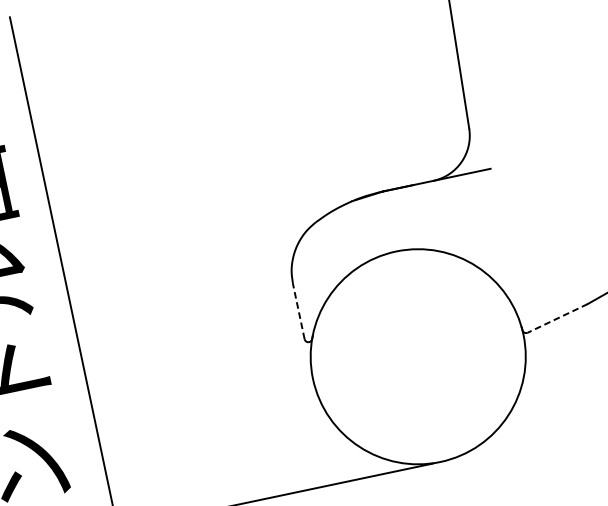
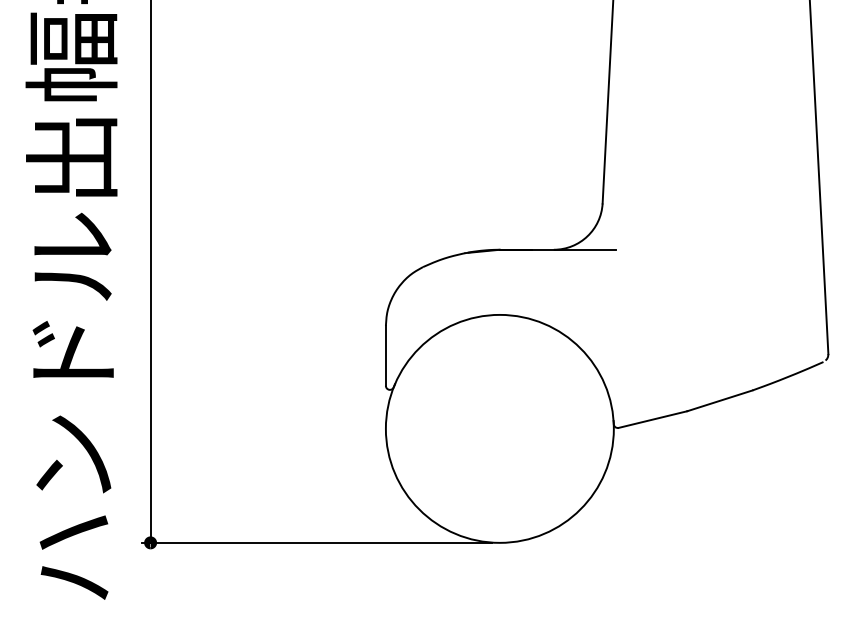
line: (298, 311) -> (385, 355), dashed -> solid
line: (557, 318) -> (652, 419), dashed -> solid

